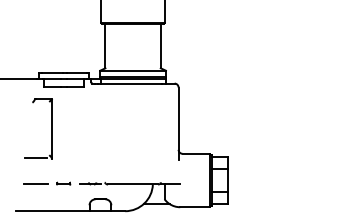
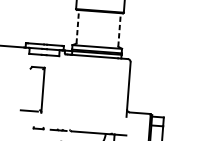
line: (105, 45) -> (77, 26), solid -> dashed
line: (160, 45) -> (119, 29), solid -> dashed
part: (51, 128) -> (42, 89), moved
line: (35, 183) -> (17, 126), removed

